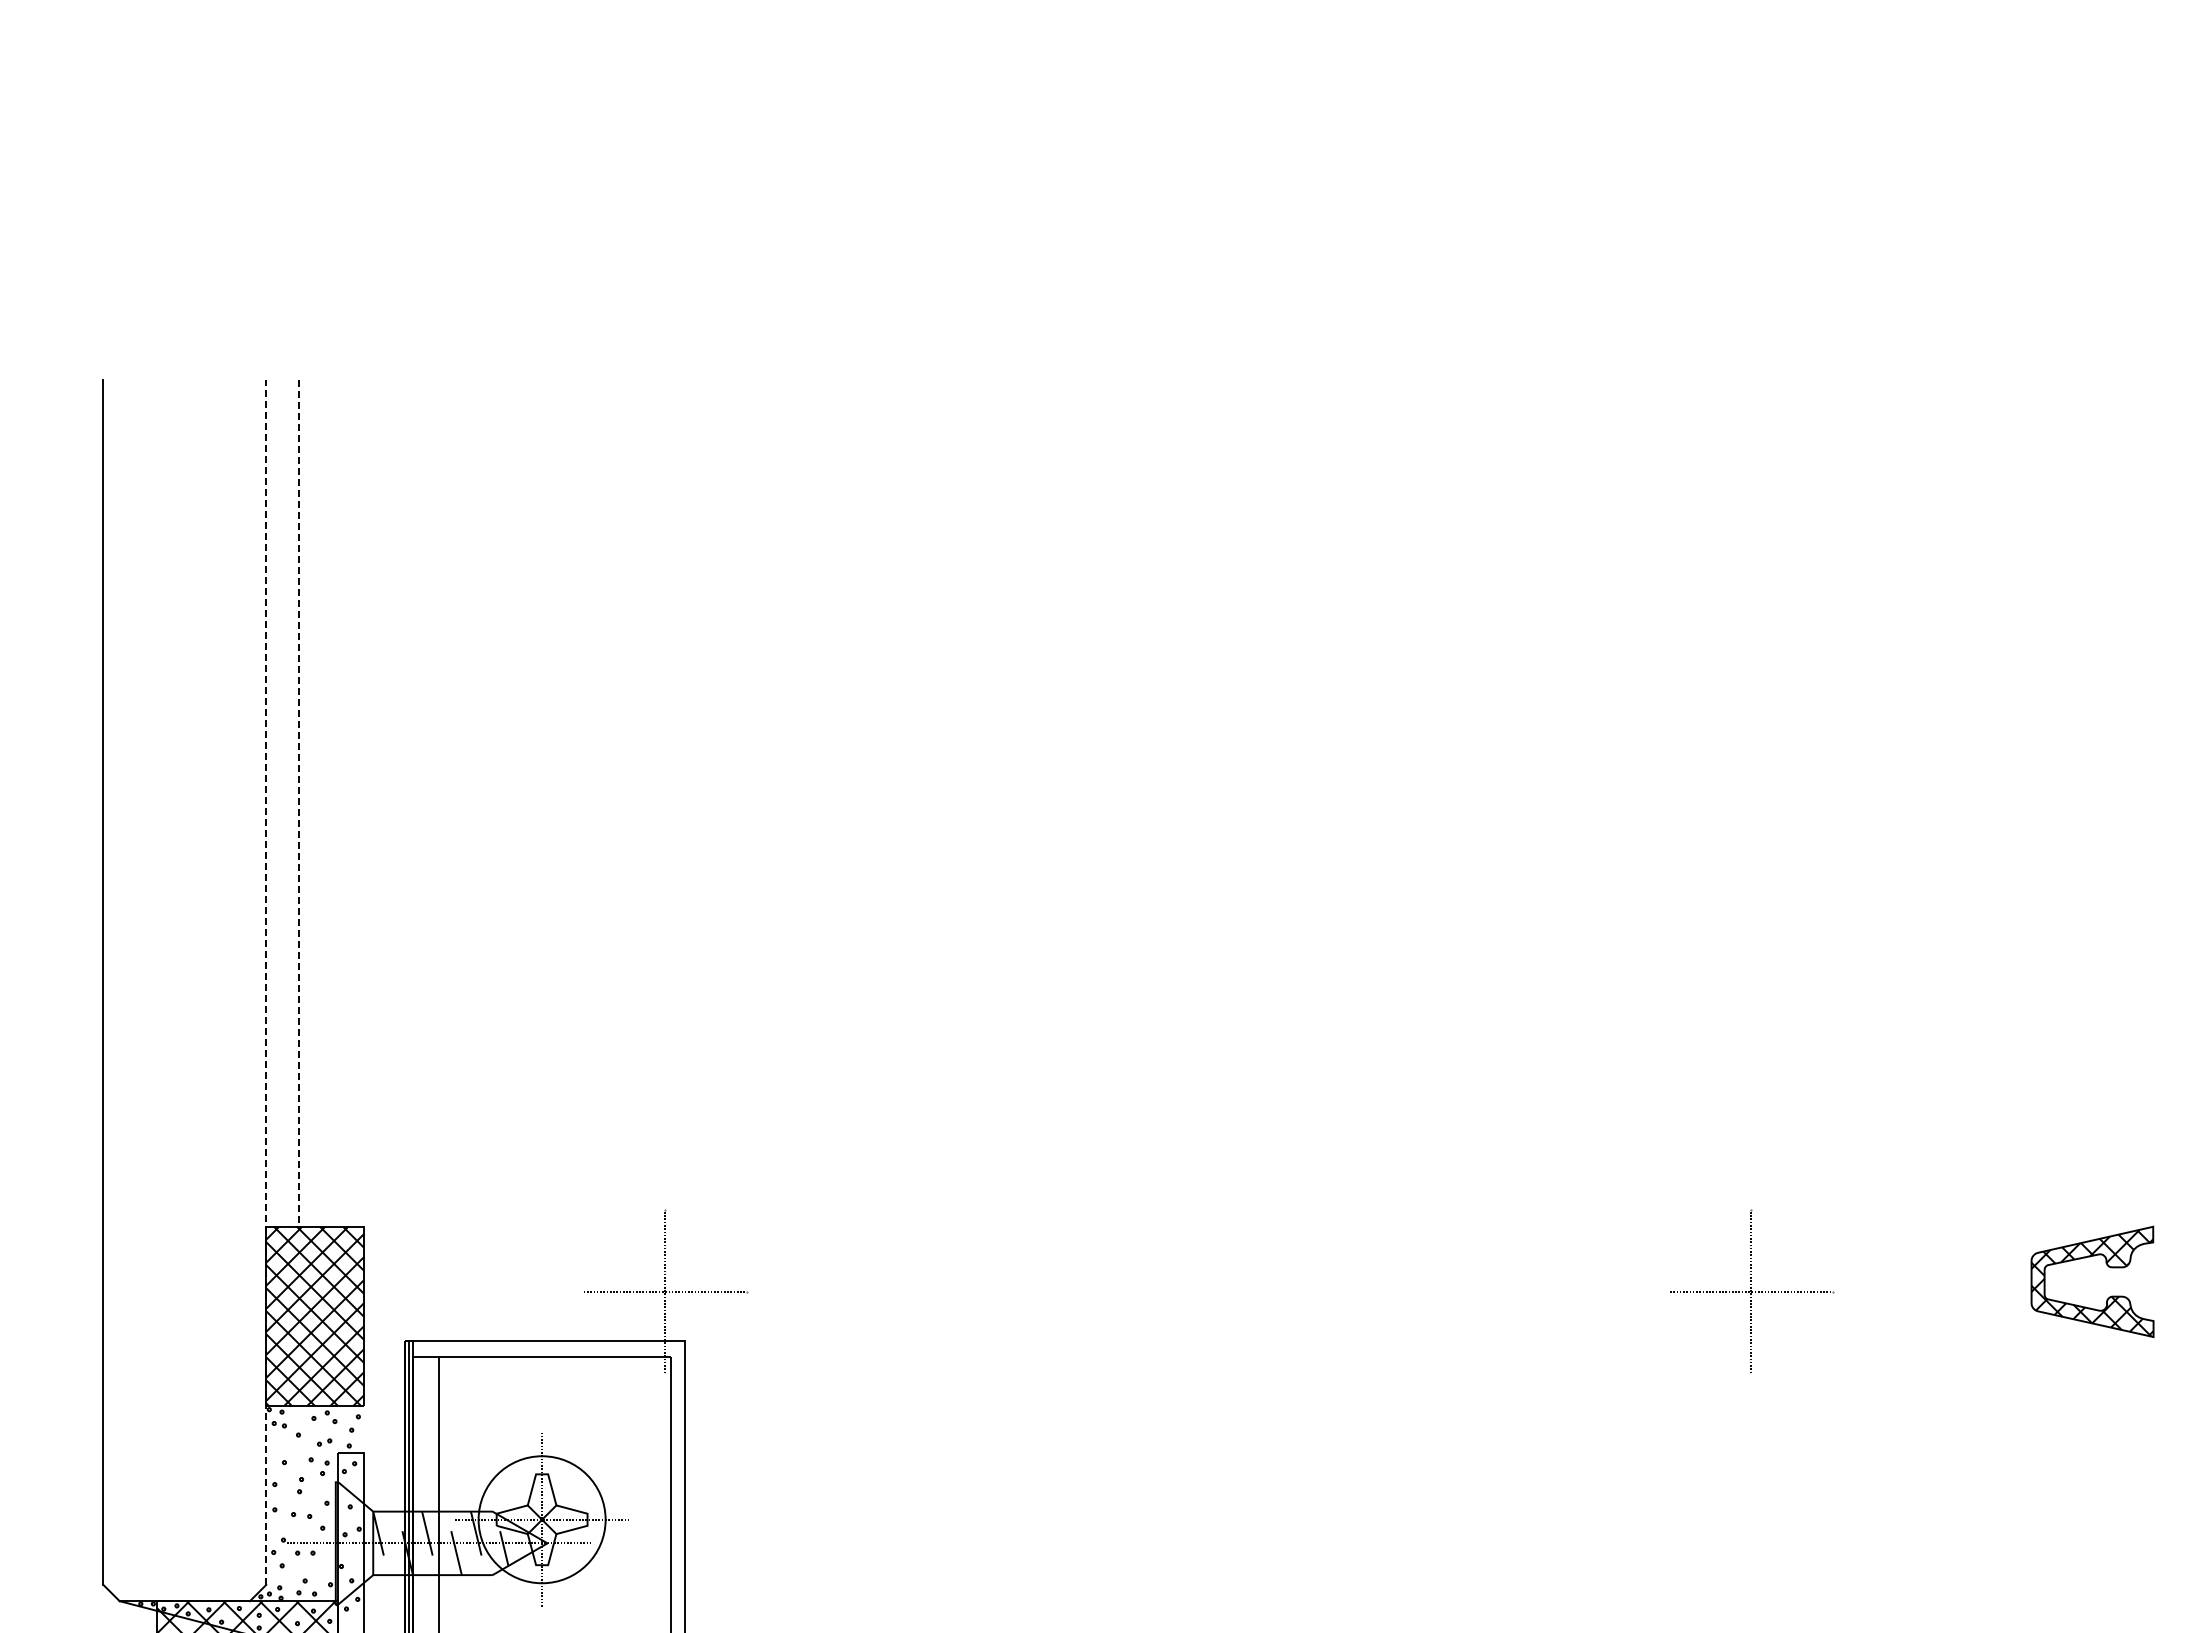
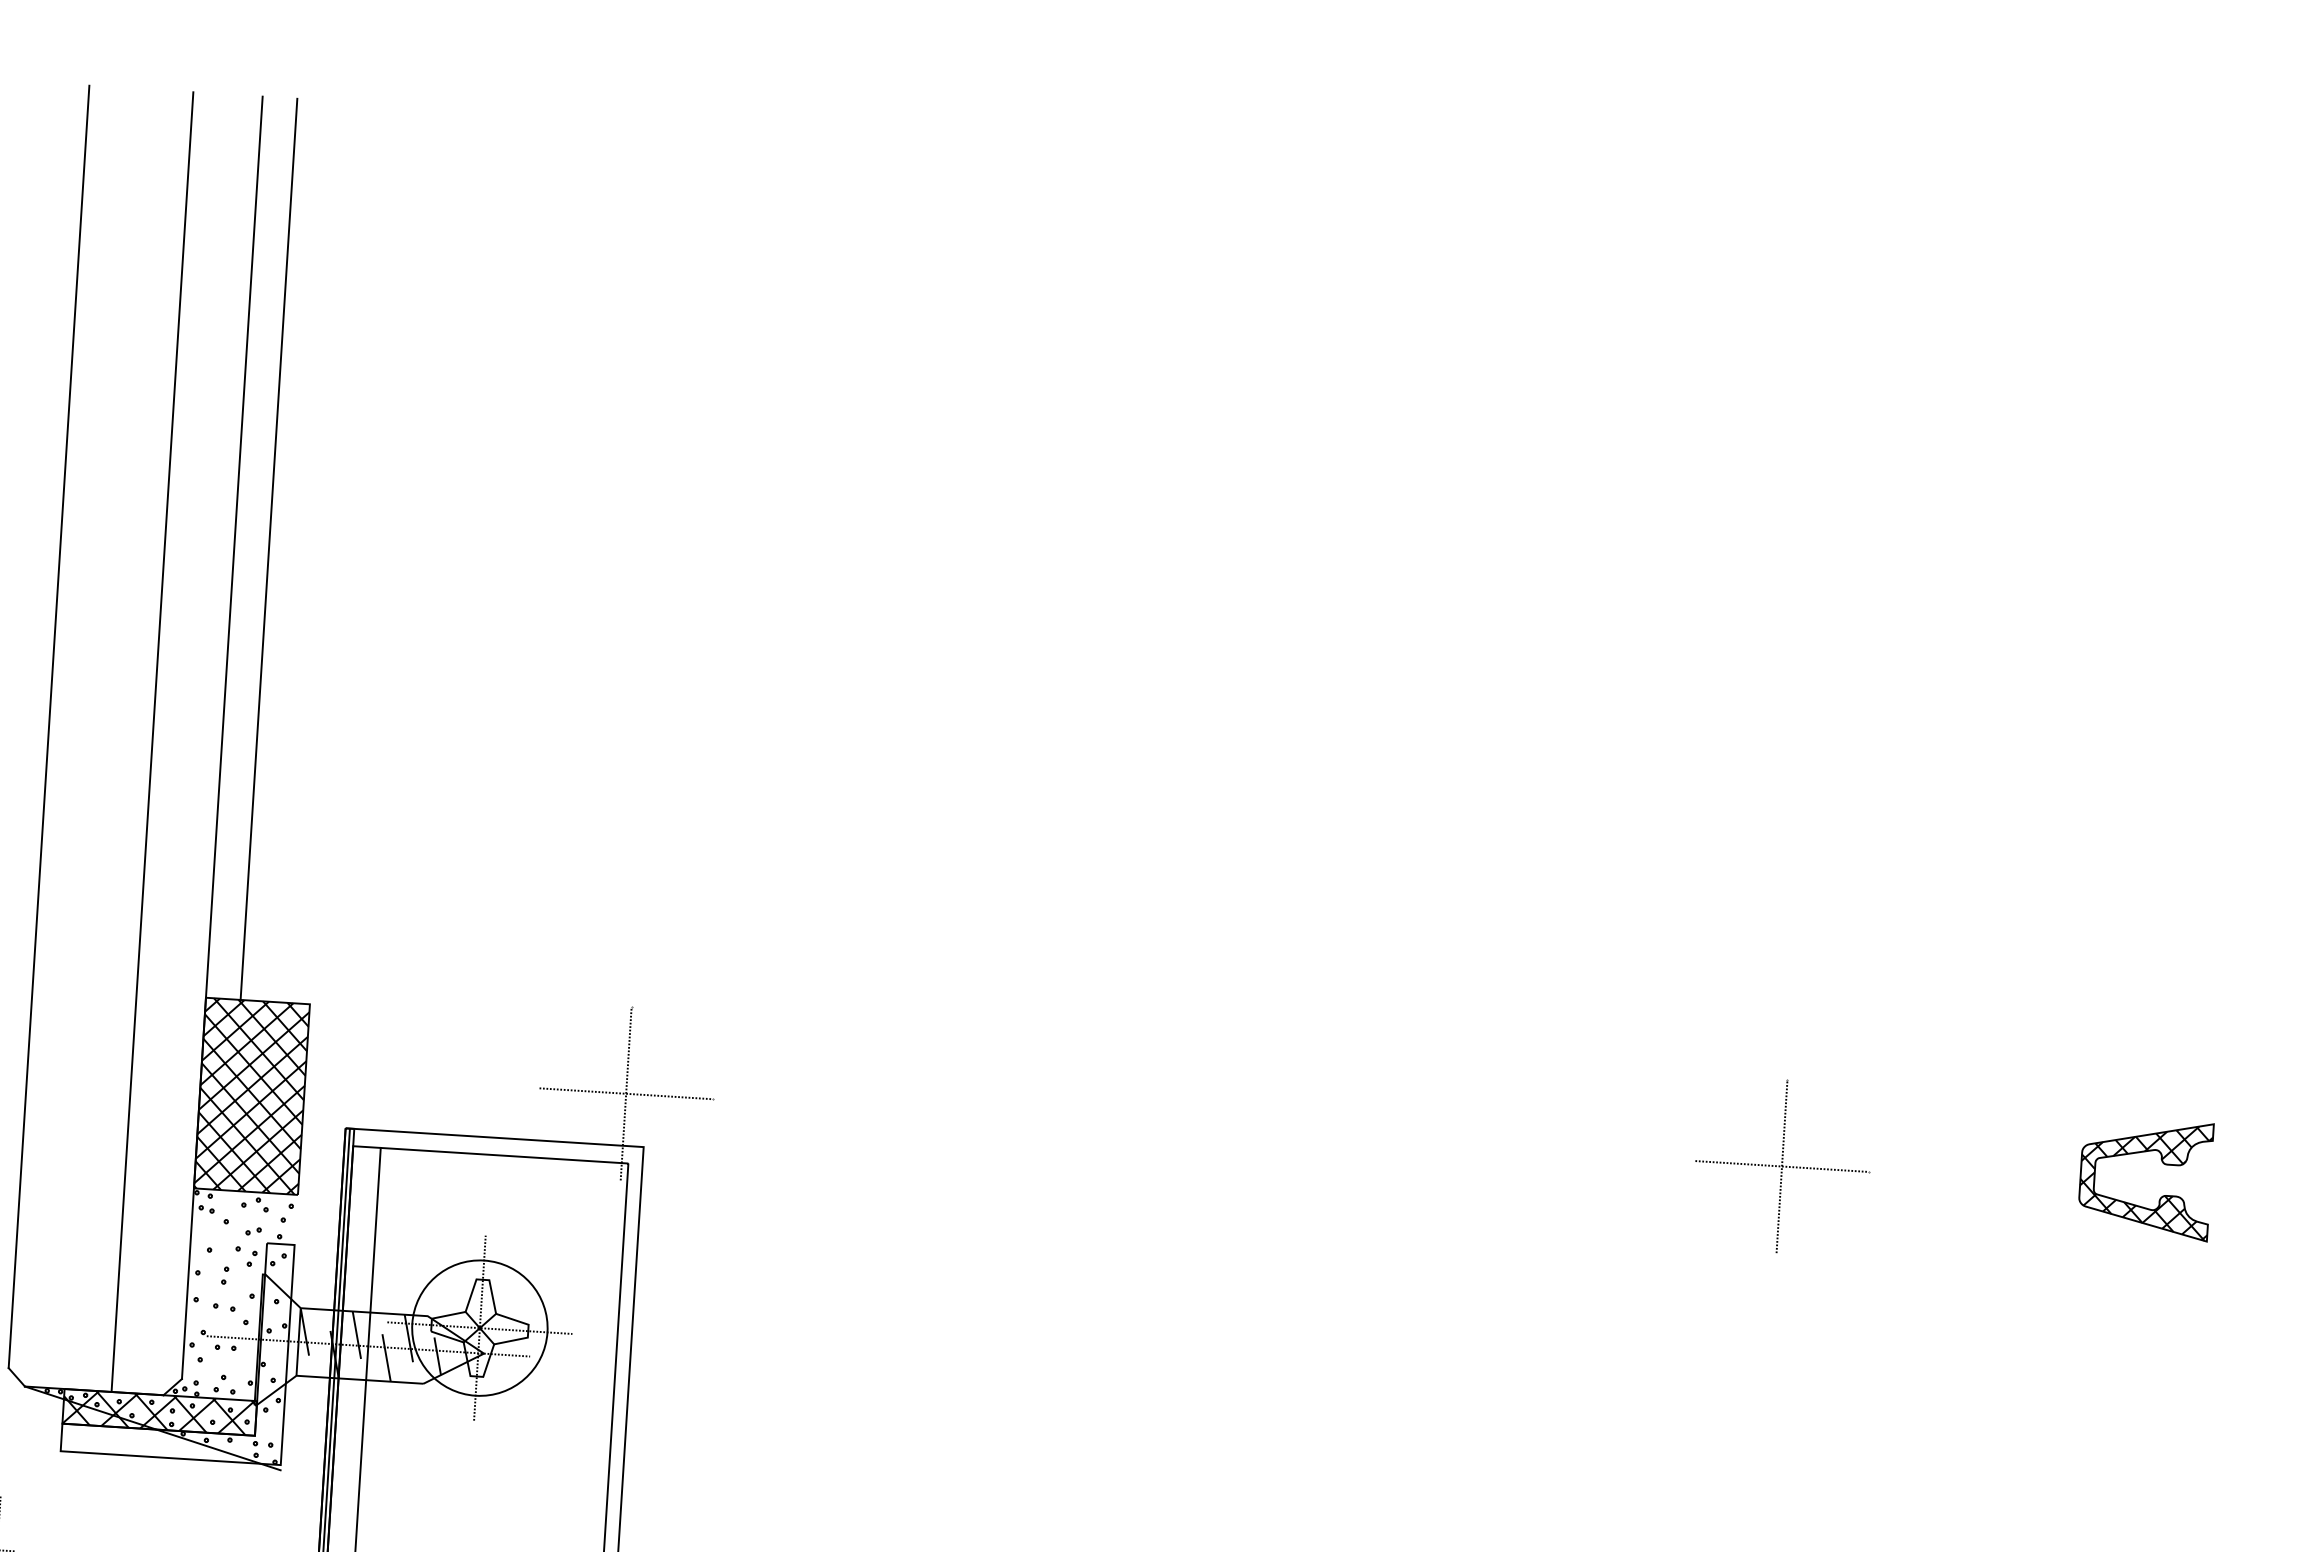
line: (298, 803) -> (268, 549), dashed -> solid
line: (266, 982) -> (222, 738), dashed -> solid
line: (201, 990) -> (152, 742), added

